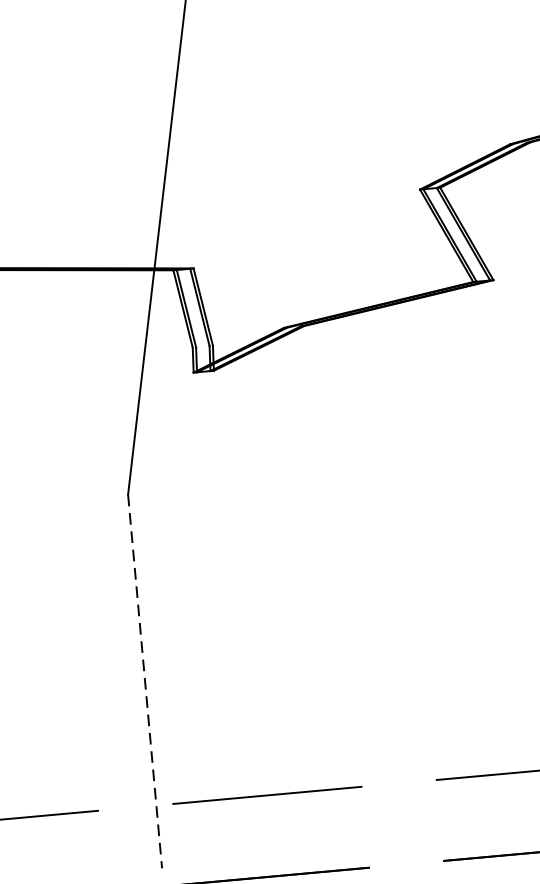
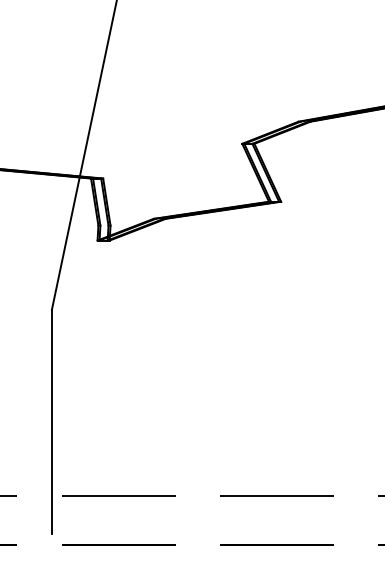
line: (144, 682) -> (51, 422), dashed -> solid

